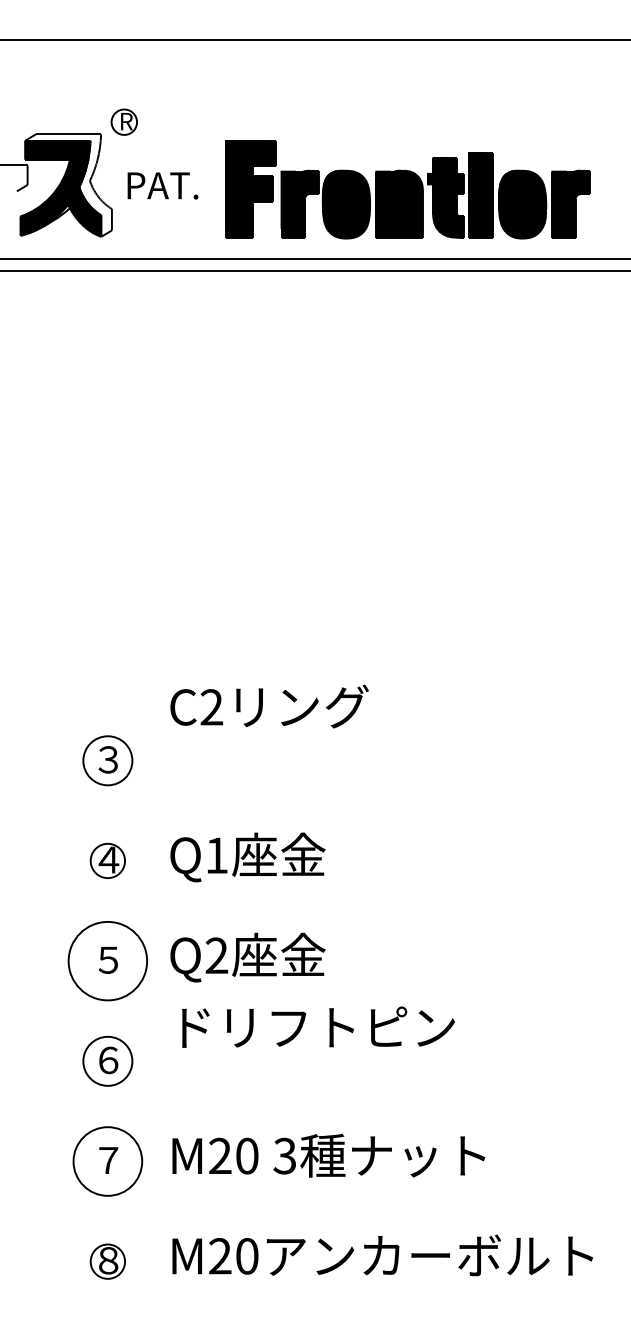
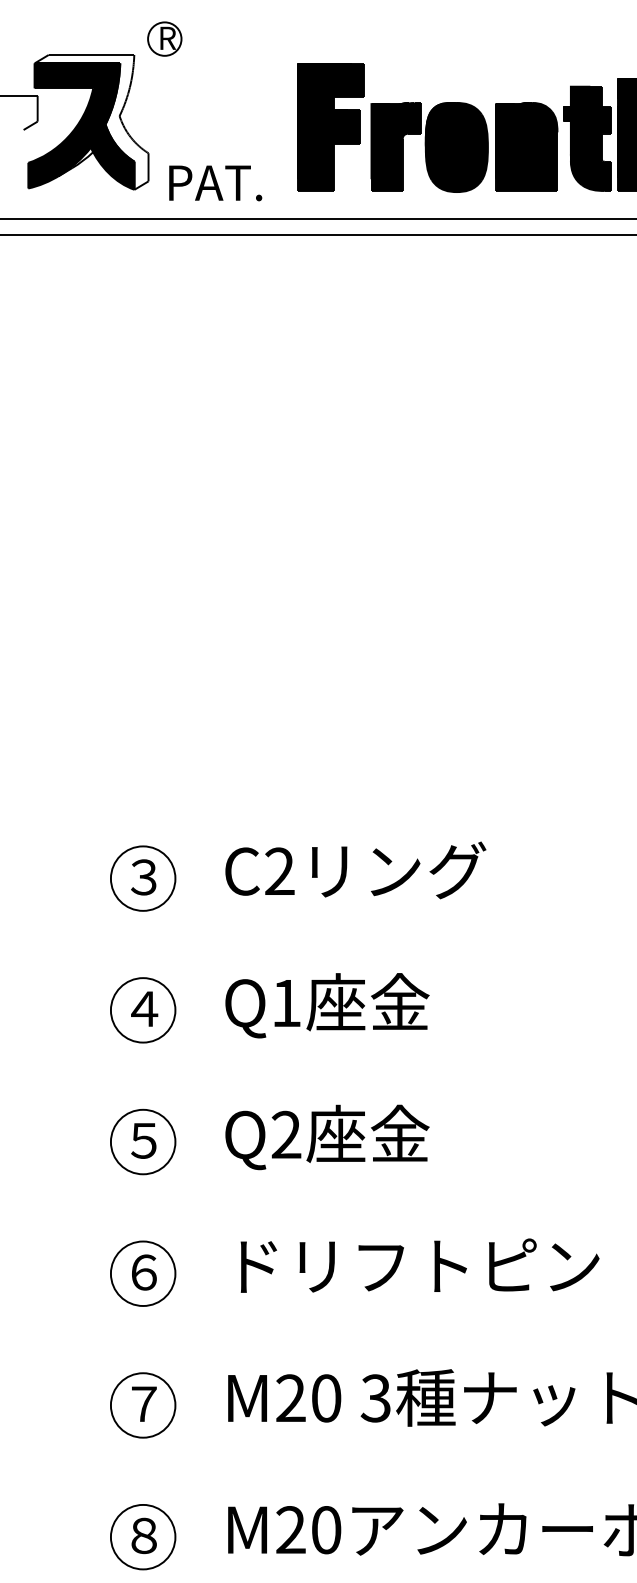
text: (162, 185) -> (214, 182), moved
text: (269, 706) -> (355, 870), moved
circle: (107, 860) -> (142, 1009), size x1.43
circle: (107, 960) -> (142, 1141), size x0.62
text: (318, 1026) -> (420, 1264), moved
circle: (107, 1161) -> (142, 1405), size x0.71
circle: (107, 1261) -> (142, 1536), size x1.43

